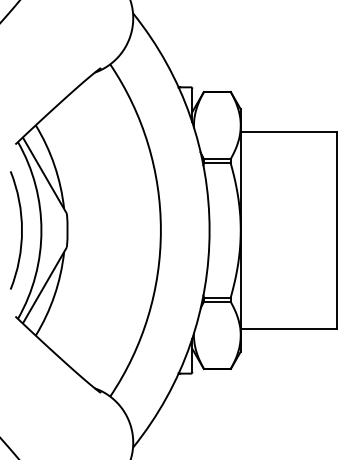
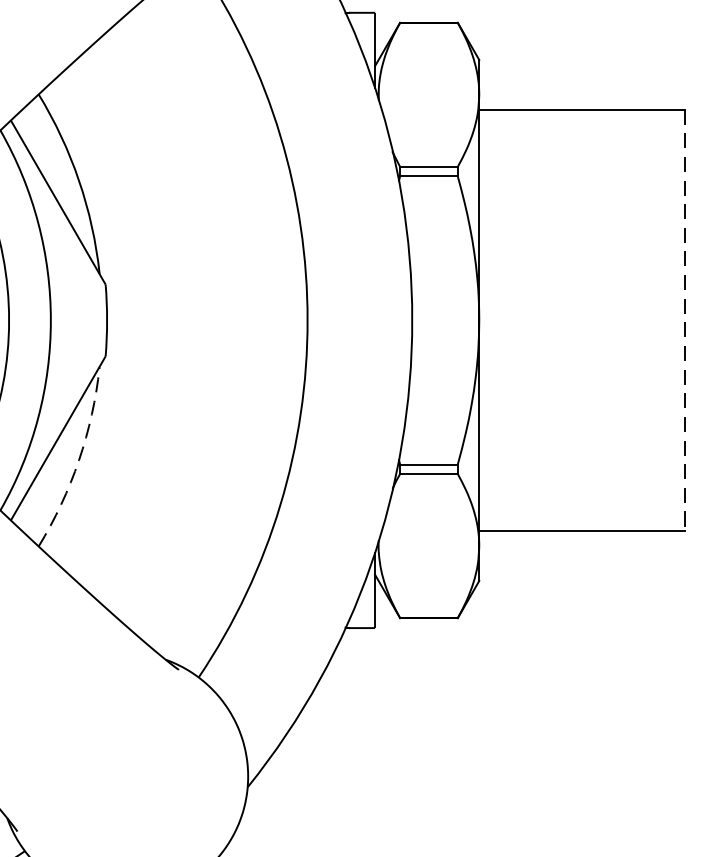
line: (336, 230) -> (685, 320), solid -> dashed
arc: (54, 295) -> (78, 460), solid -> dashed

